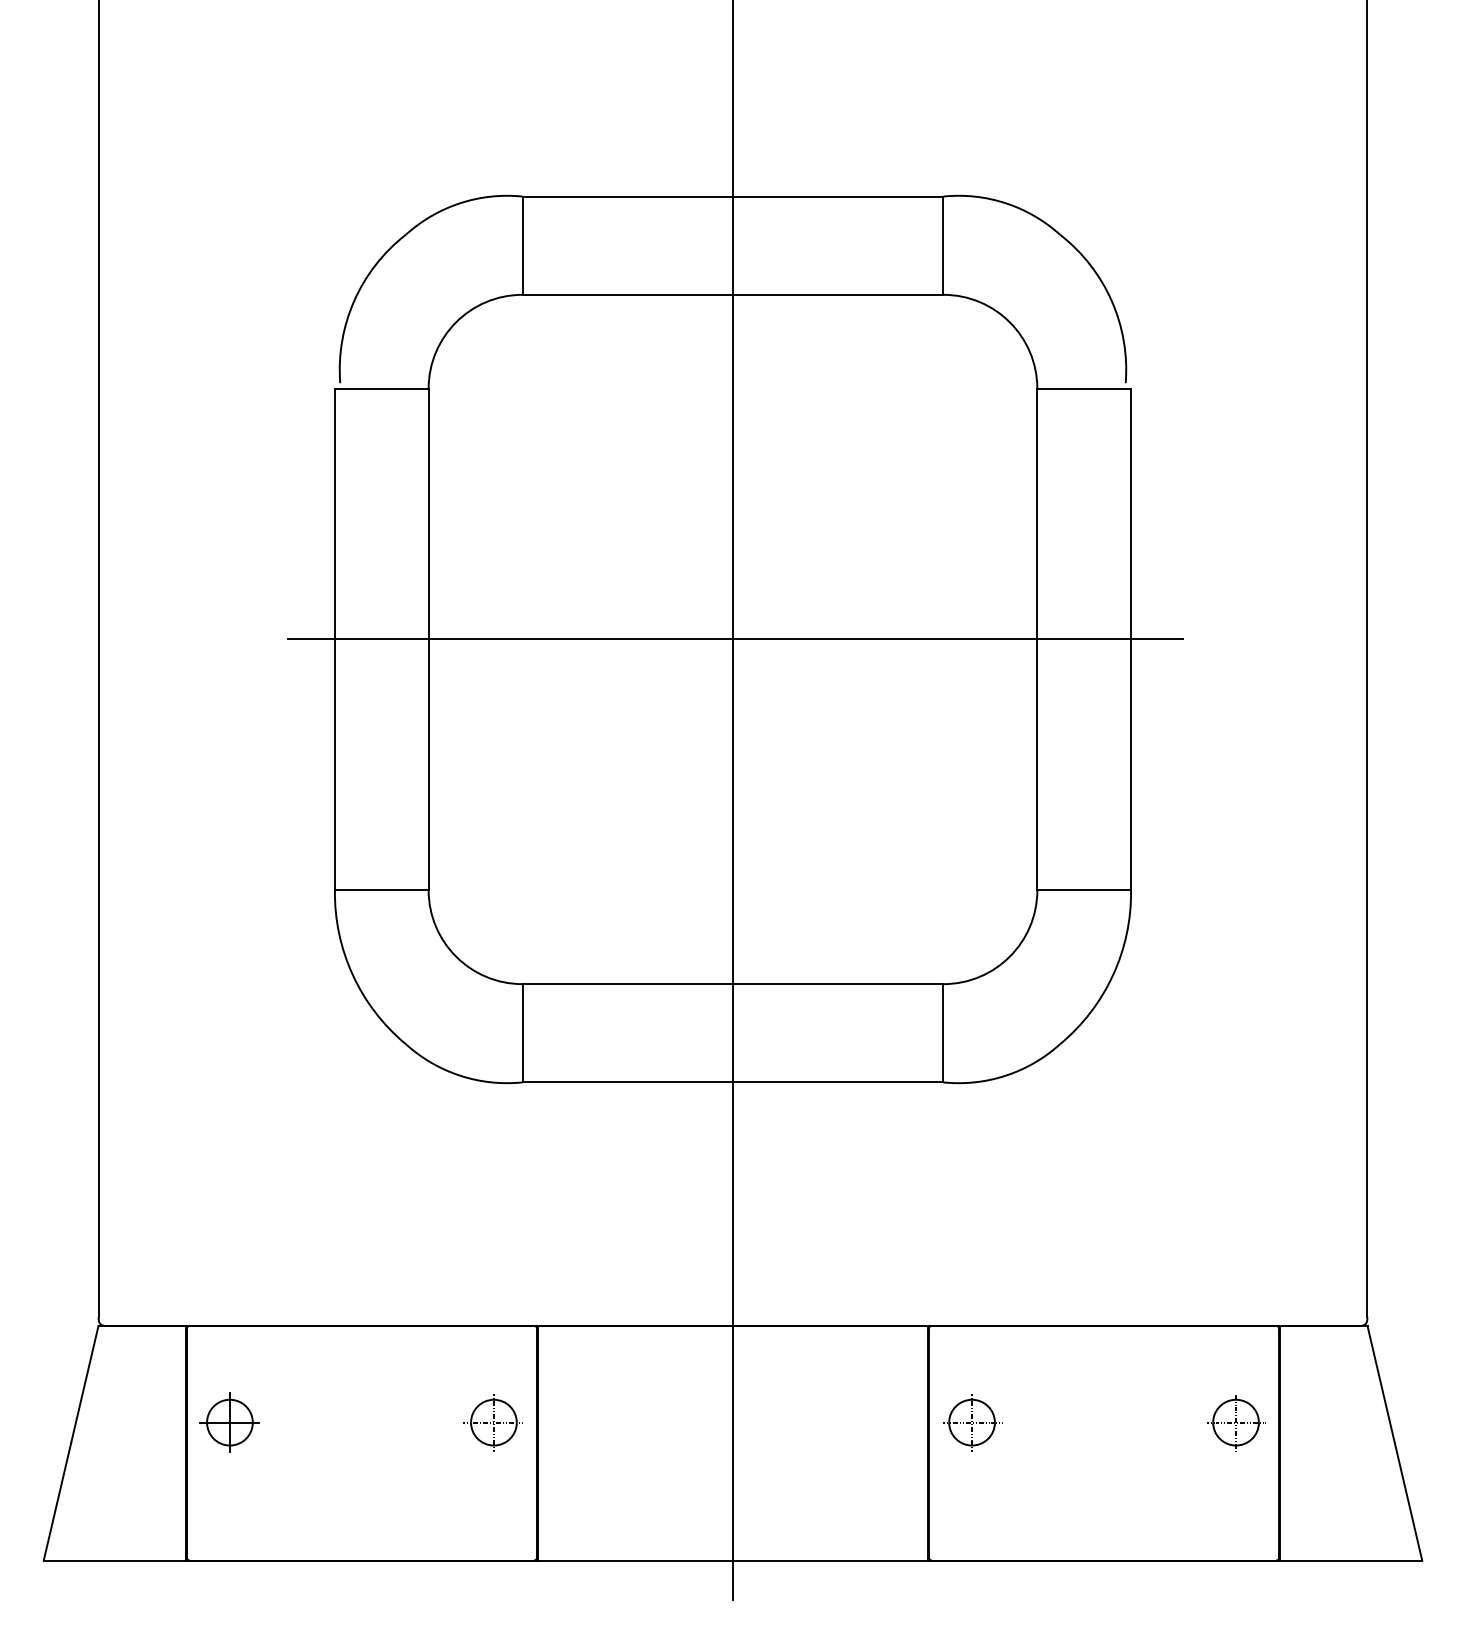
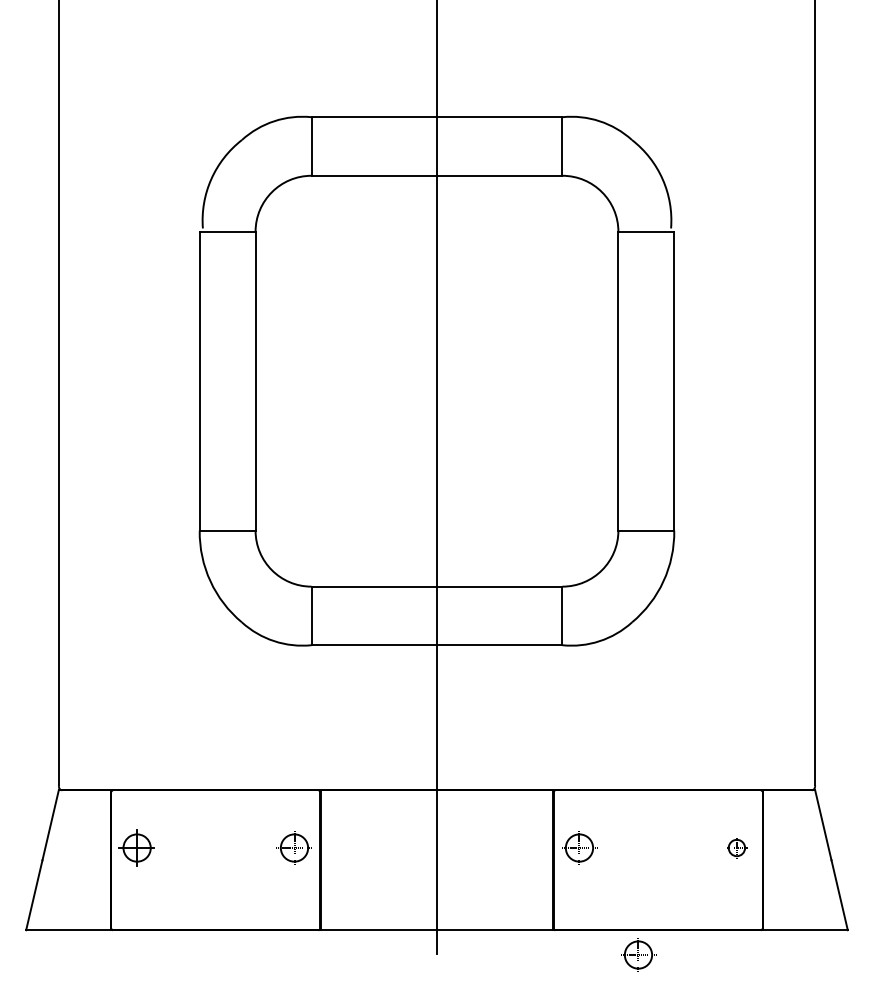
line: (735, 639) -> (438, 381), removed
part: (1235, 1421) -> (736, 847), size x0.6
part: (1071, 1601) -> (638, 954), added

